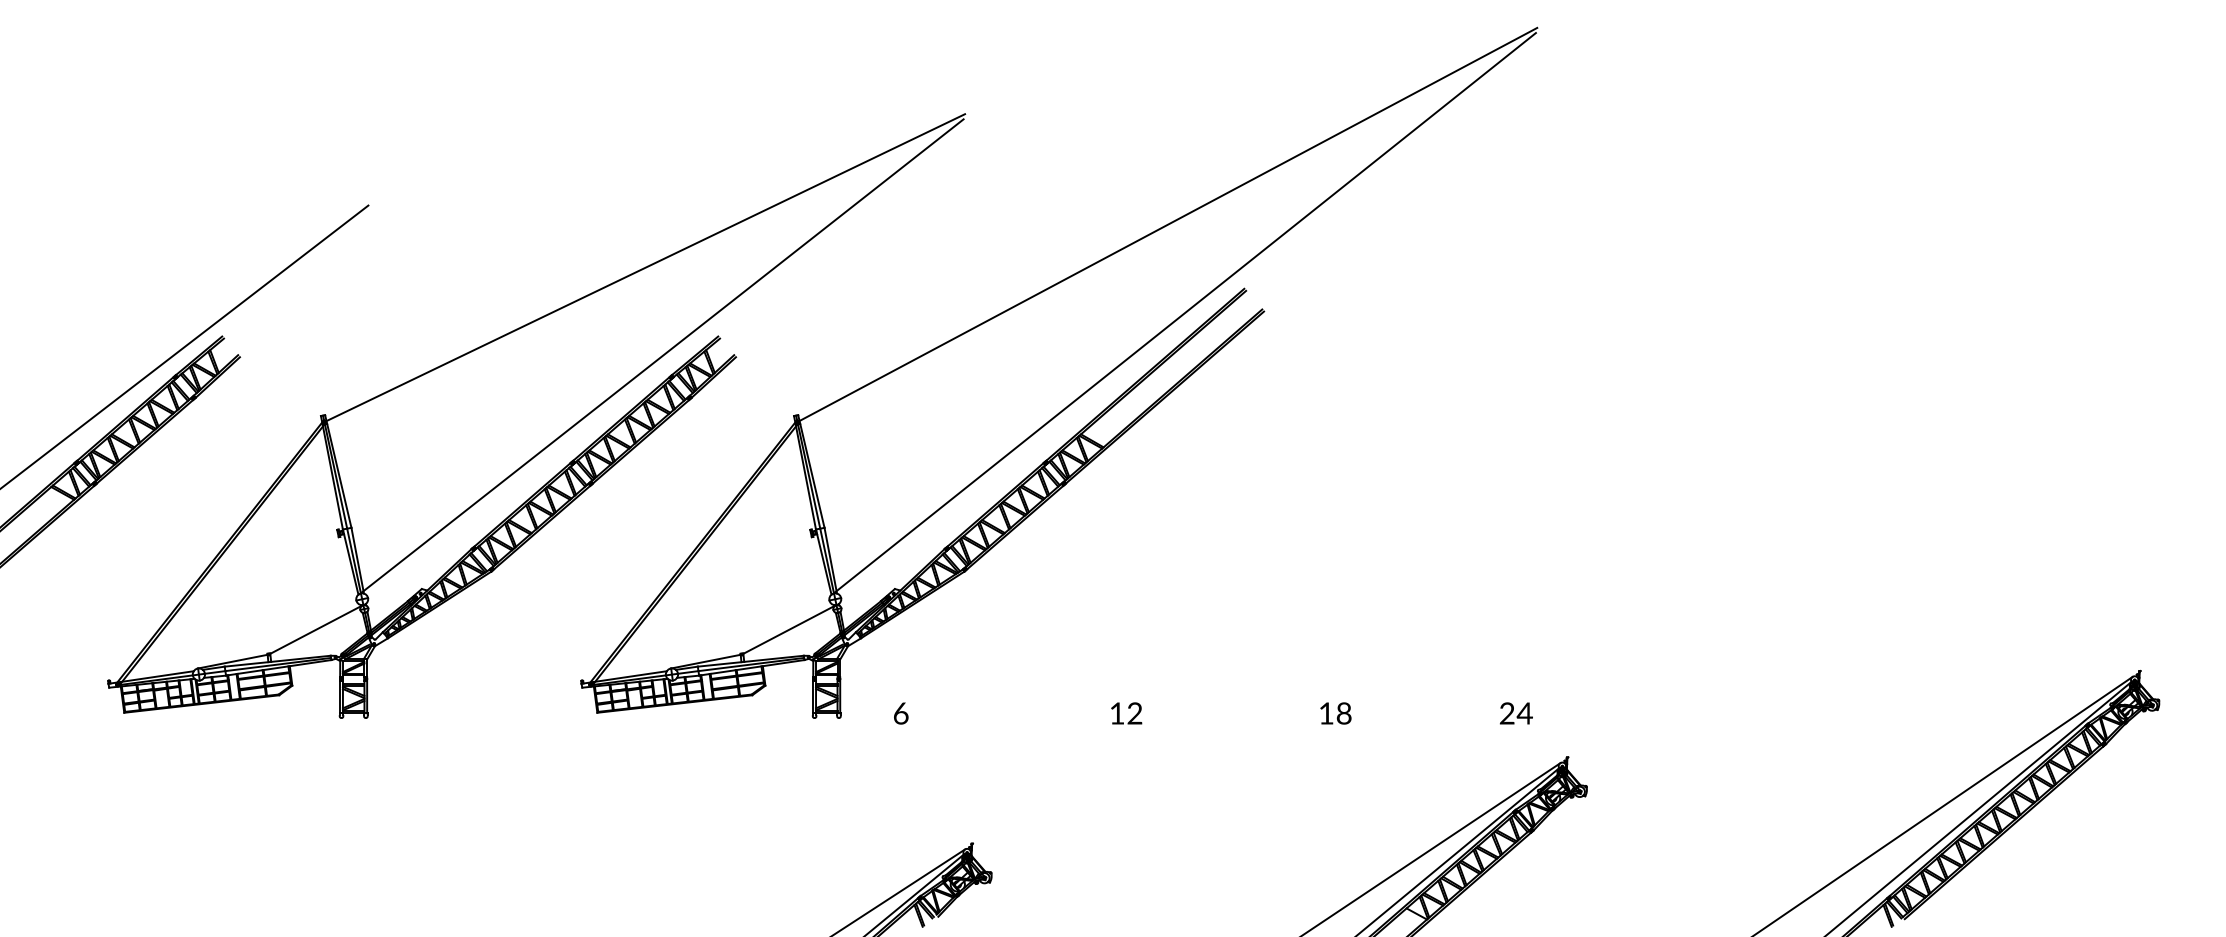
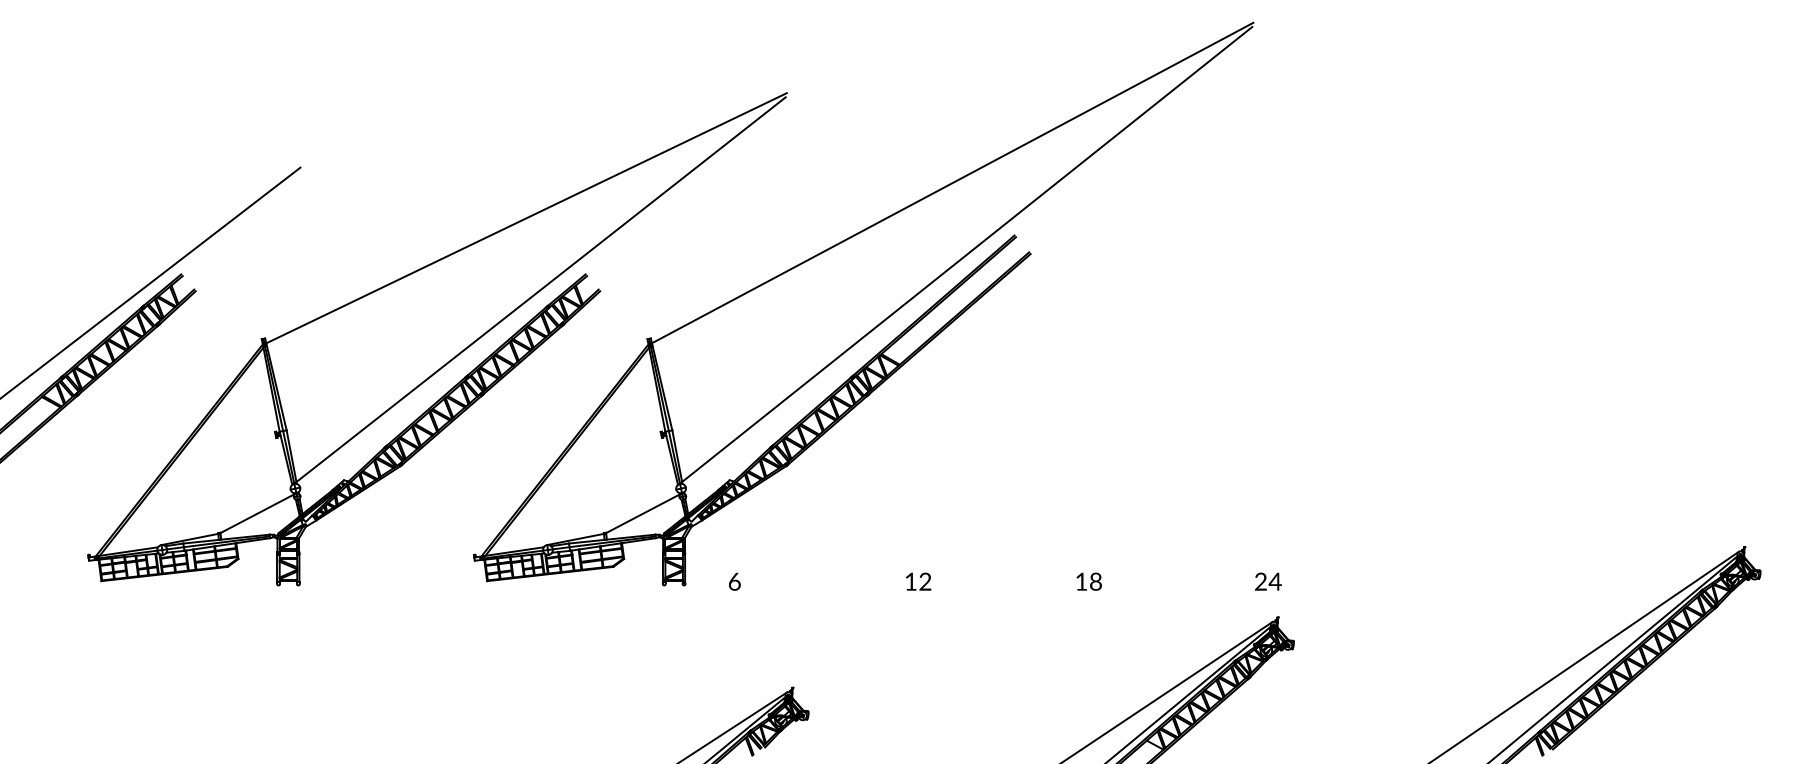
text: (1516, 713) -> (1268, 581), moved

